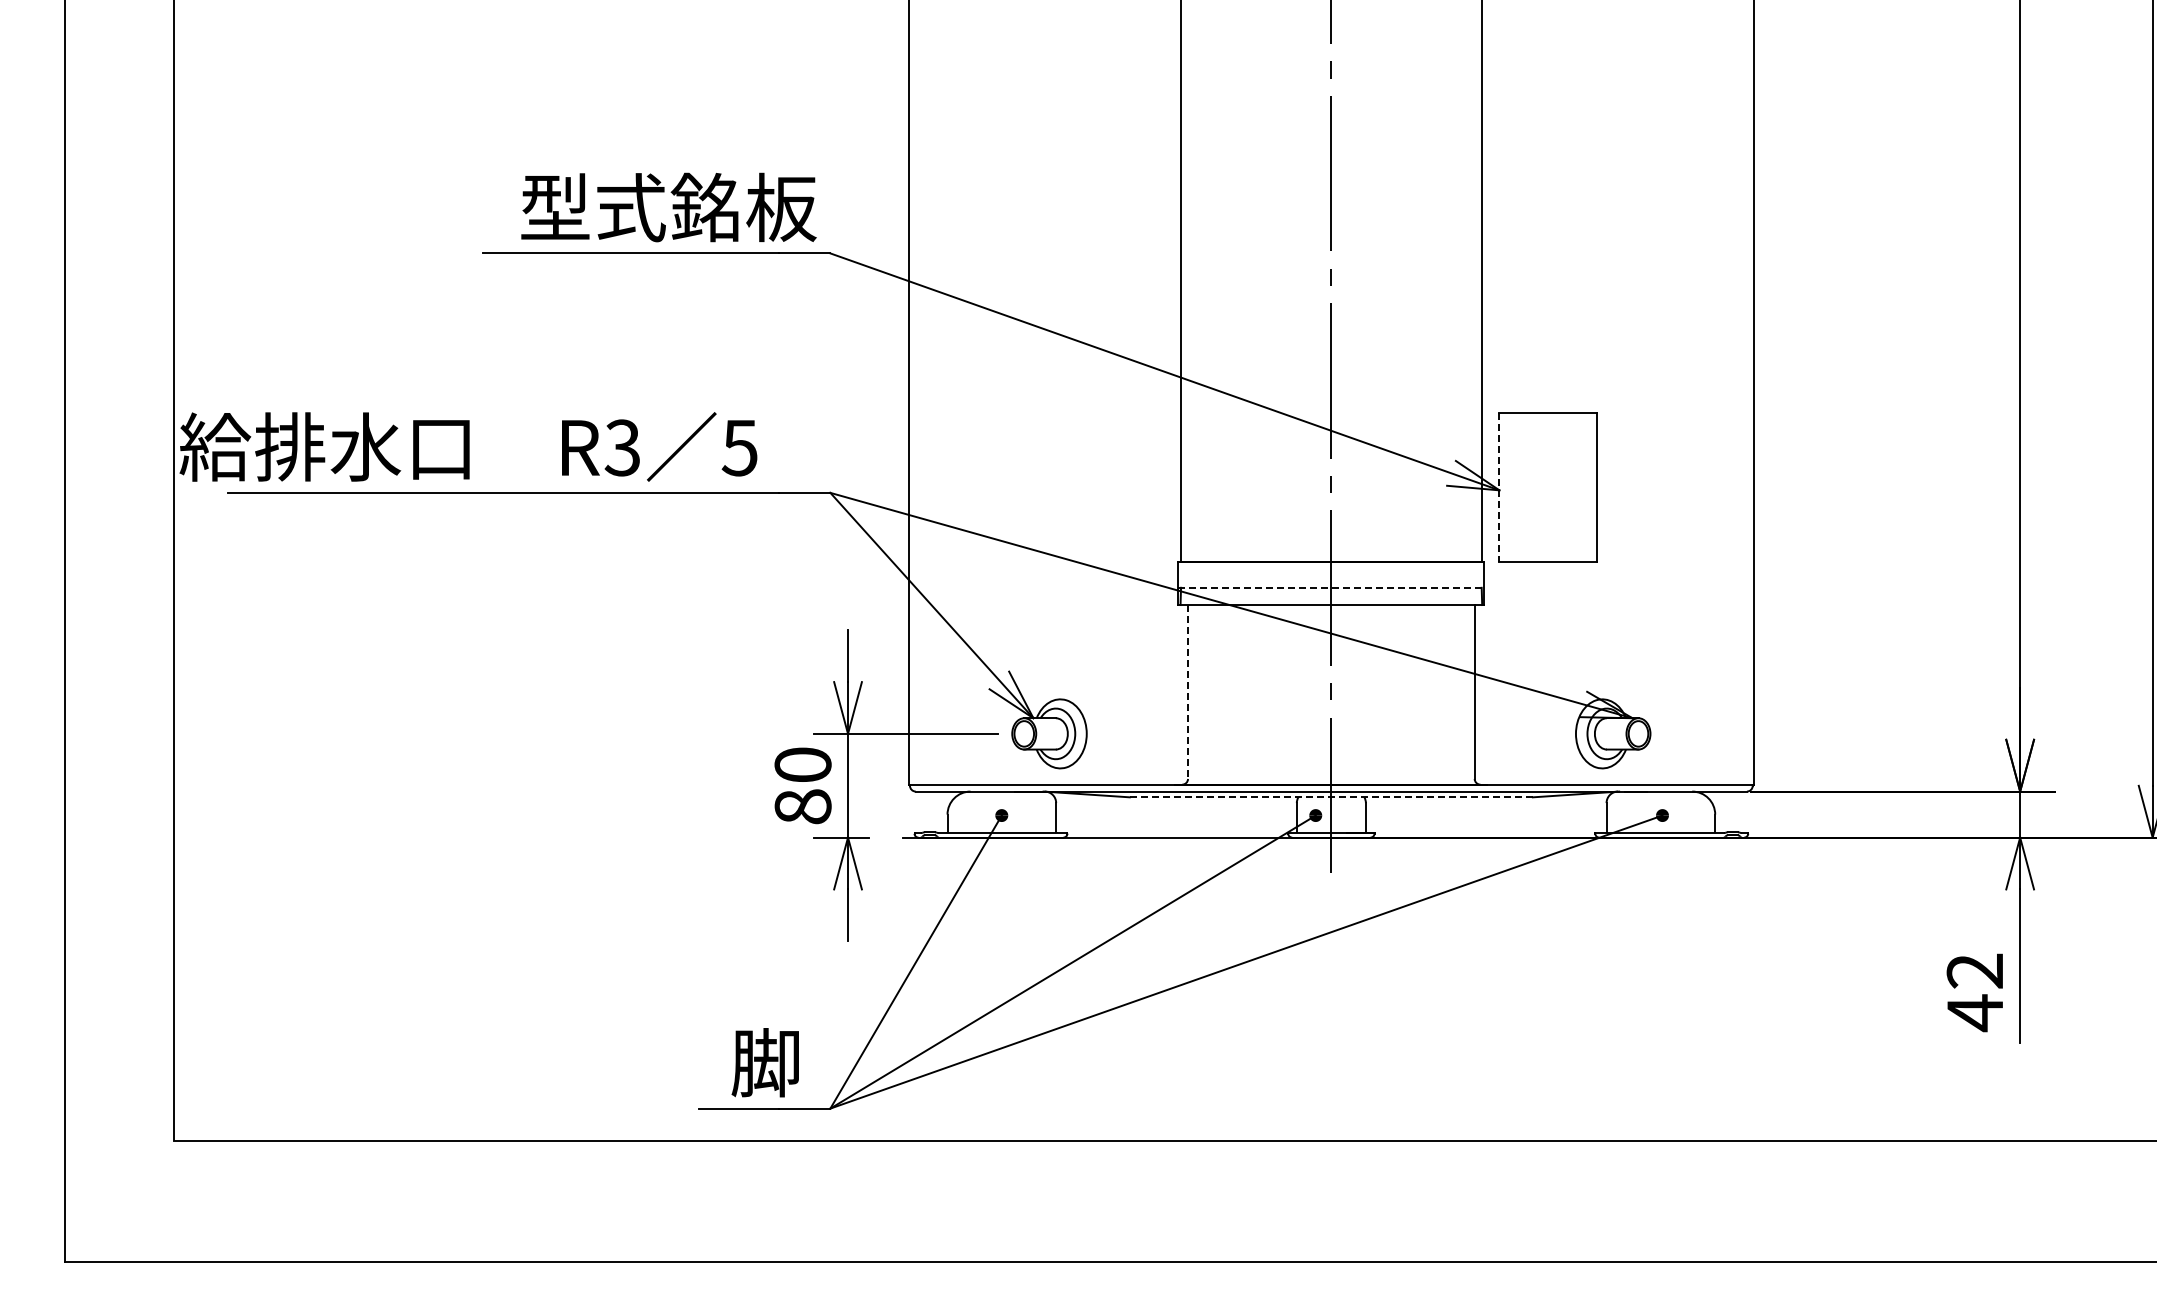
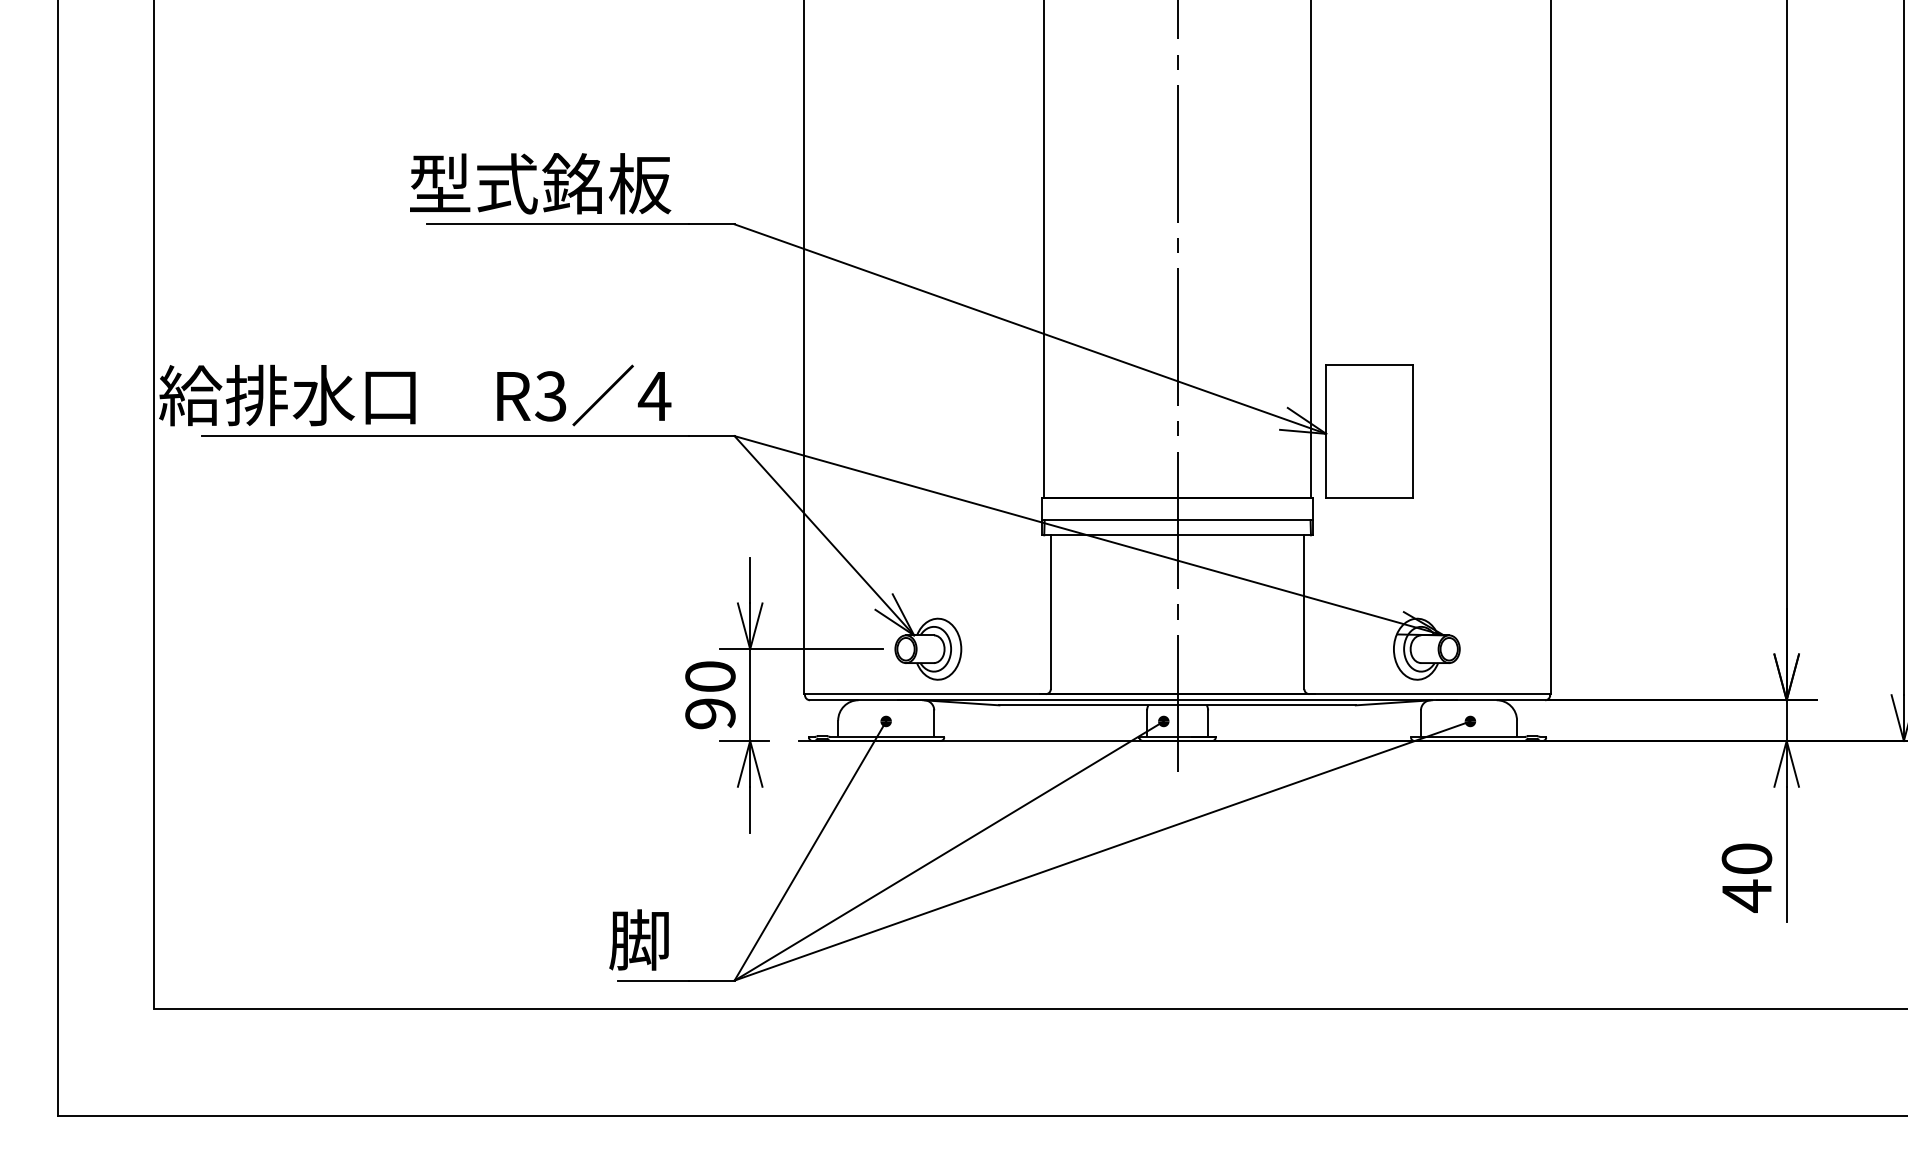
text: (668, 207) -> (540, 183), moved
text: (739, 448) -> (654, 396), 5 -> 4
line: (1499, 487) -> (1326, 431), dashed -> solid
line: (1331, 587) -> (1177, 519), dashed -> solid
line: (1188, 691) -> (1051, 611), dashed -> solid
line: (1331, 797) -> (1177, 705), dashed -> solid
text: (802, 806) -> (709, 713), 80 -> 90
text: (1974, 970) -> (1746, 858), 42 -> 40
text: (764, 1062) -> (638, 939), moved

